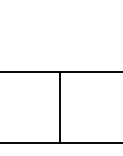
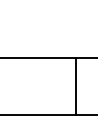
line: (59, 106) -> (75, 85), moved

